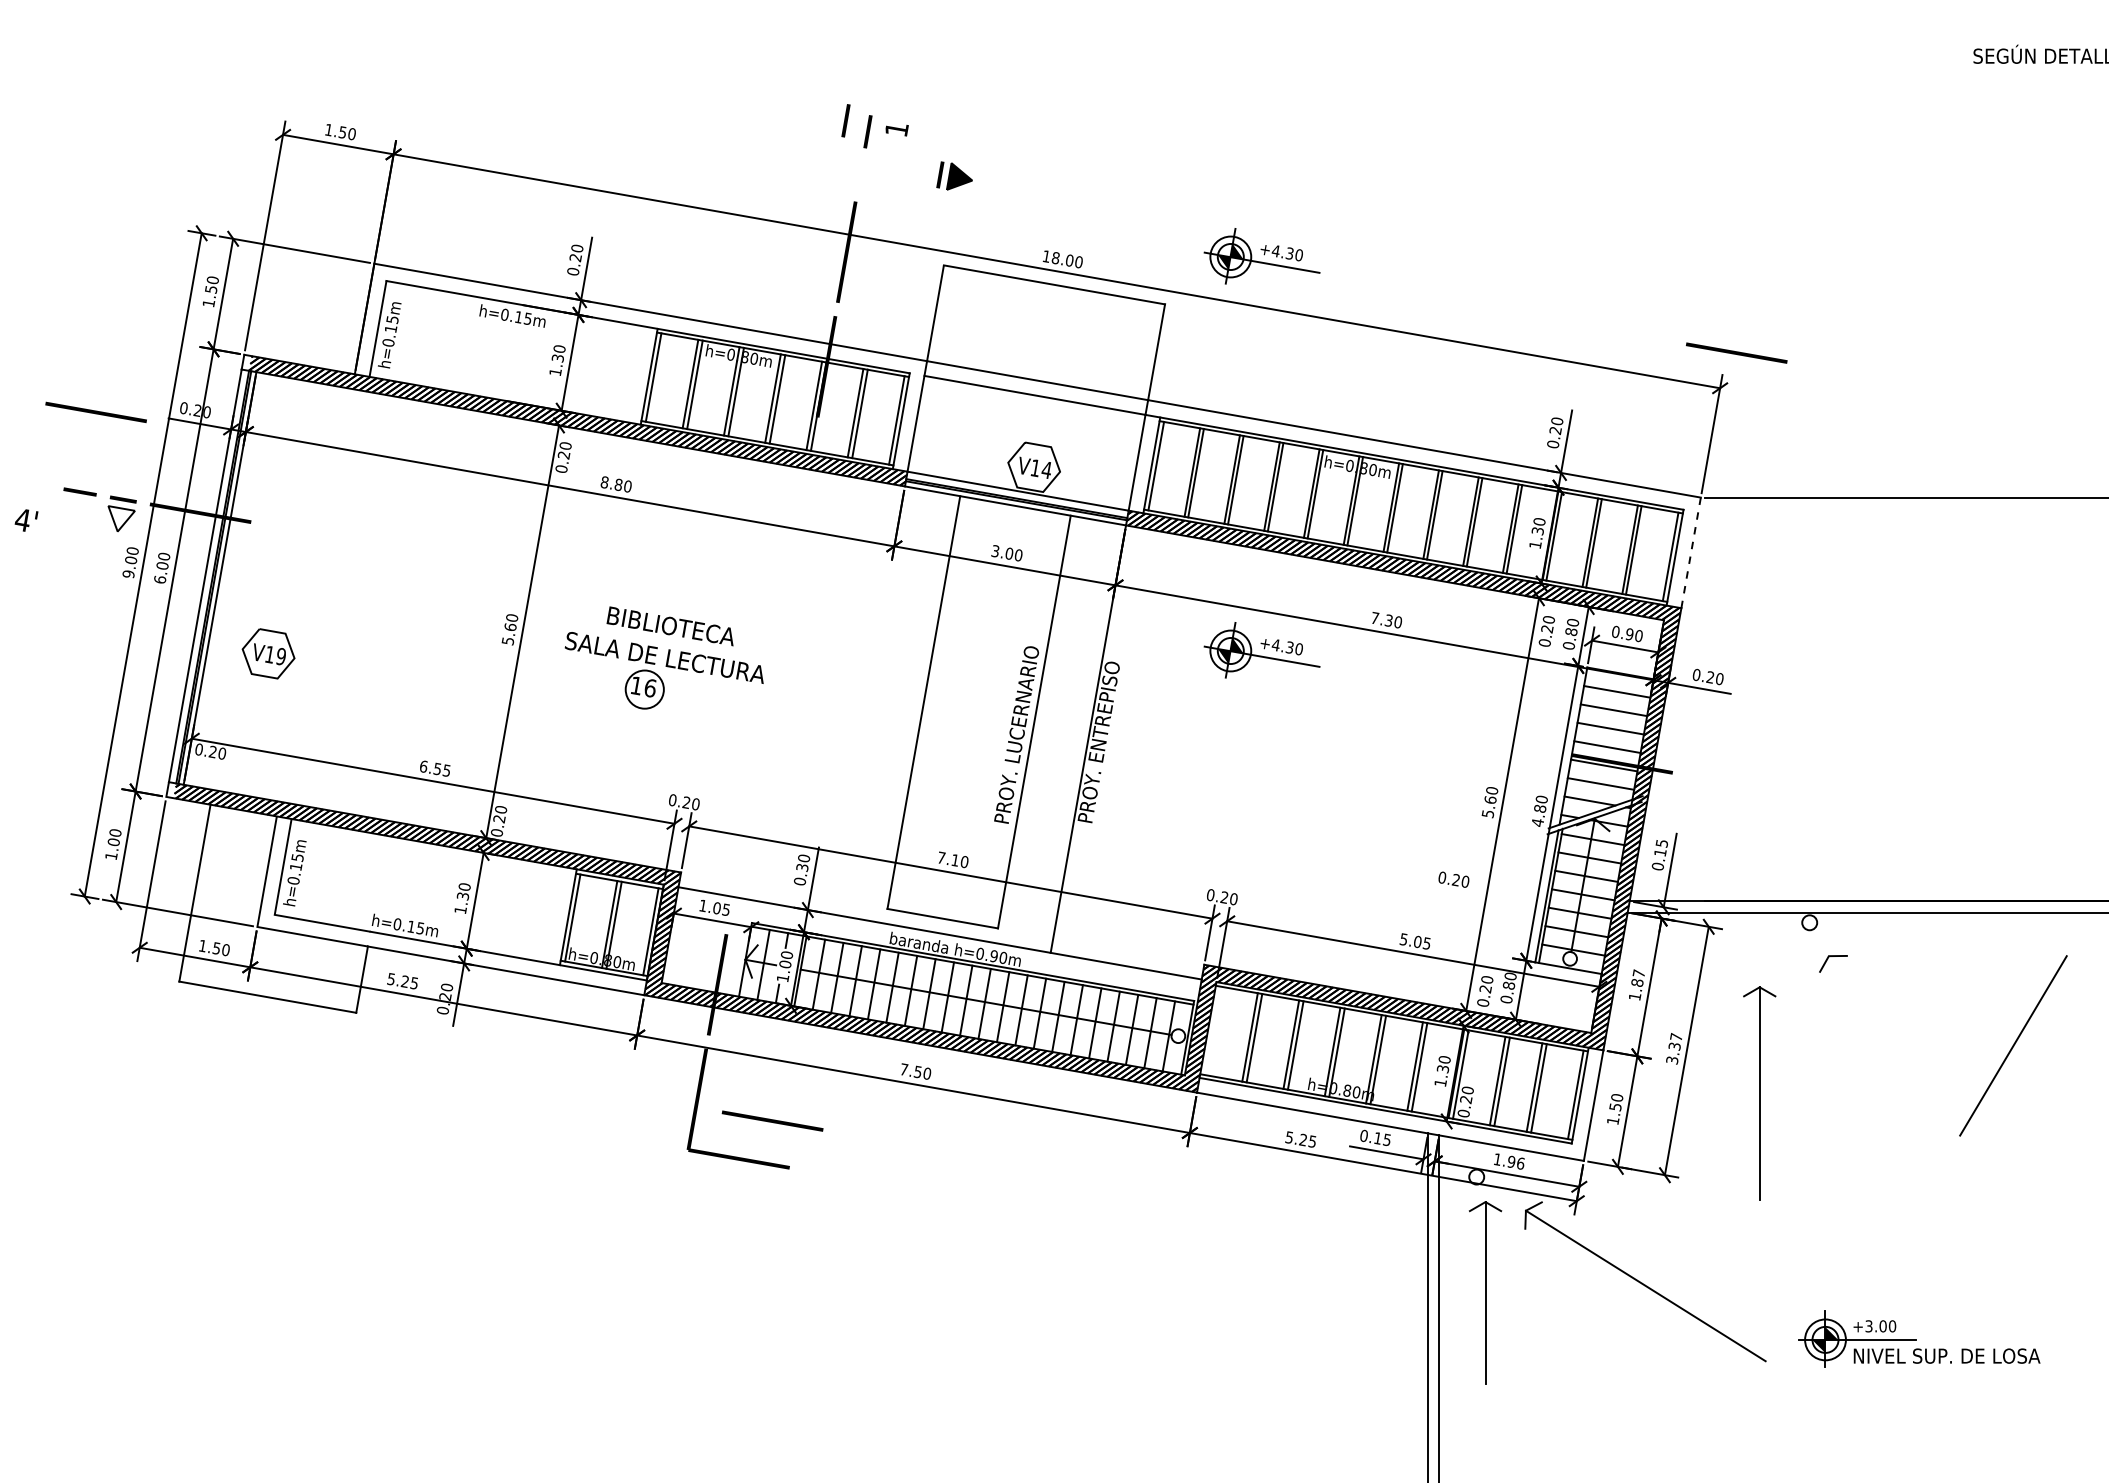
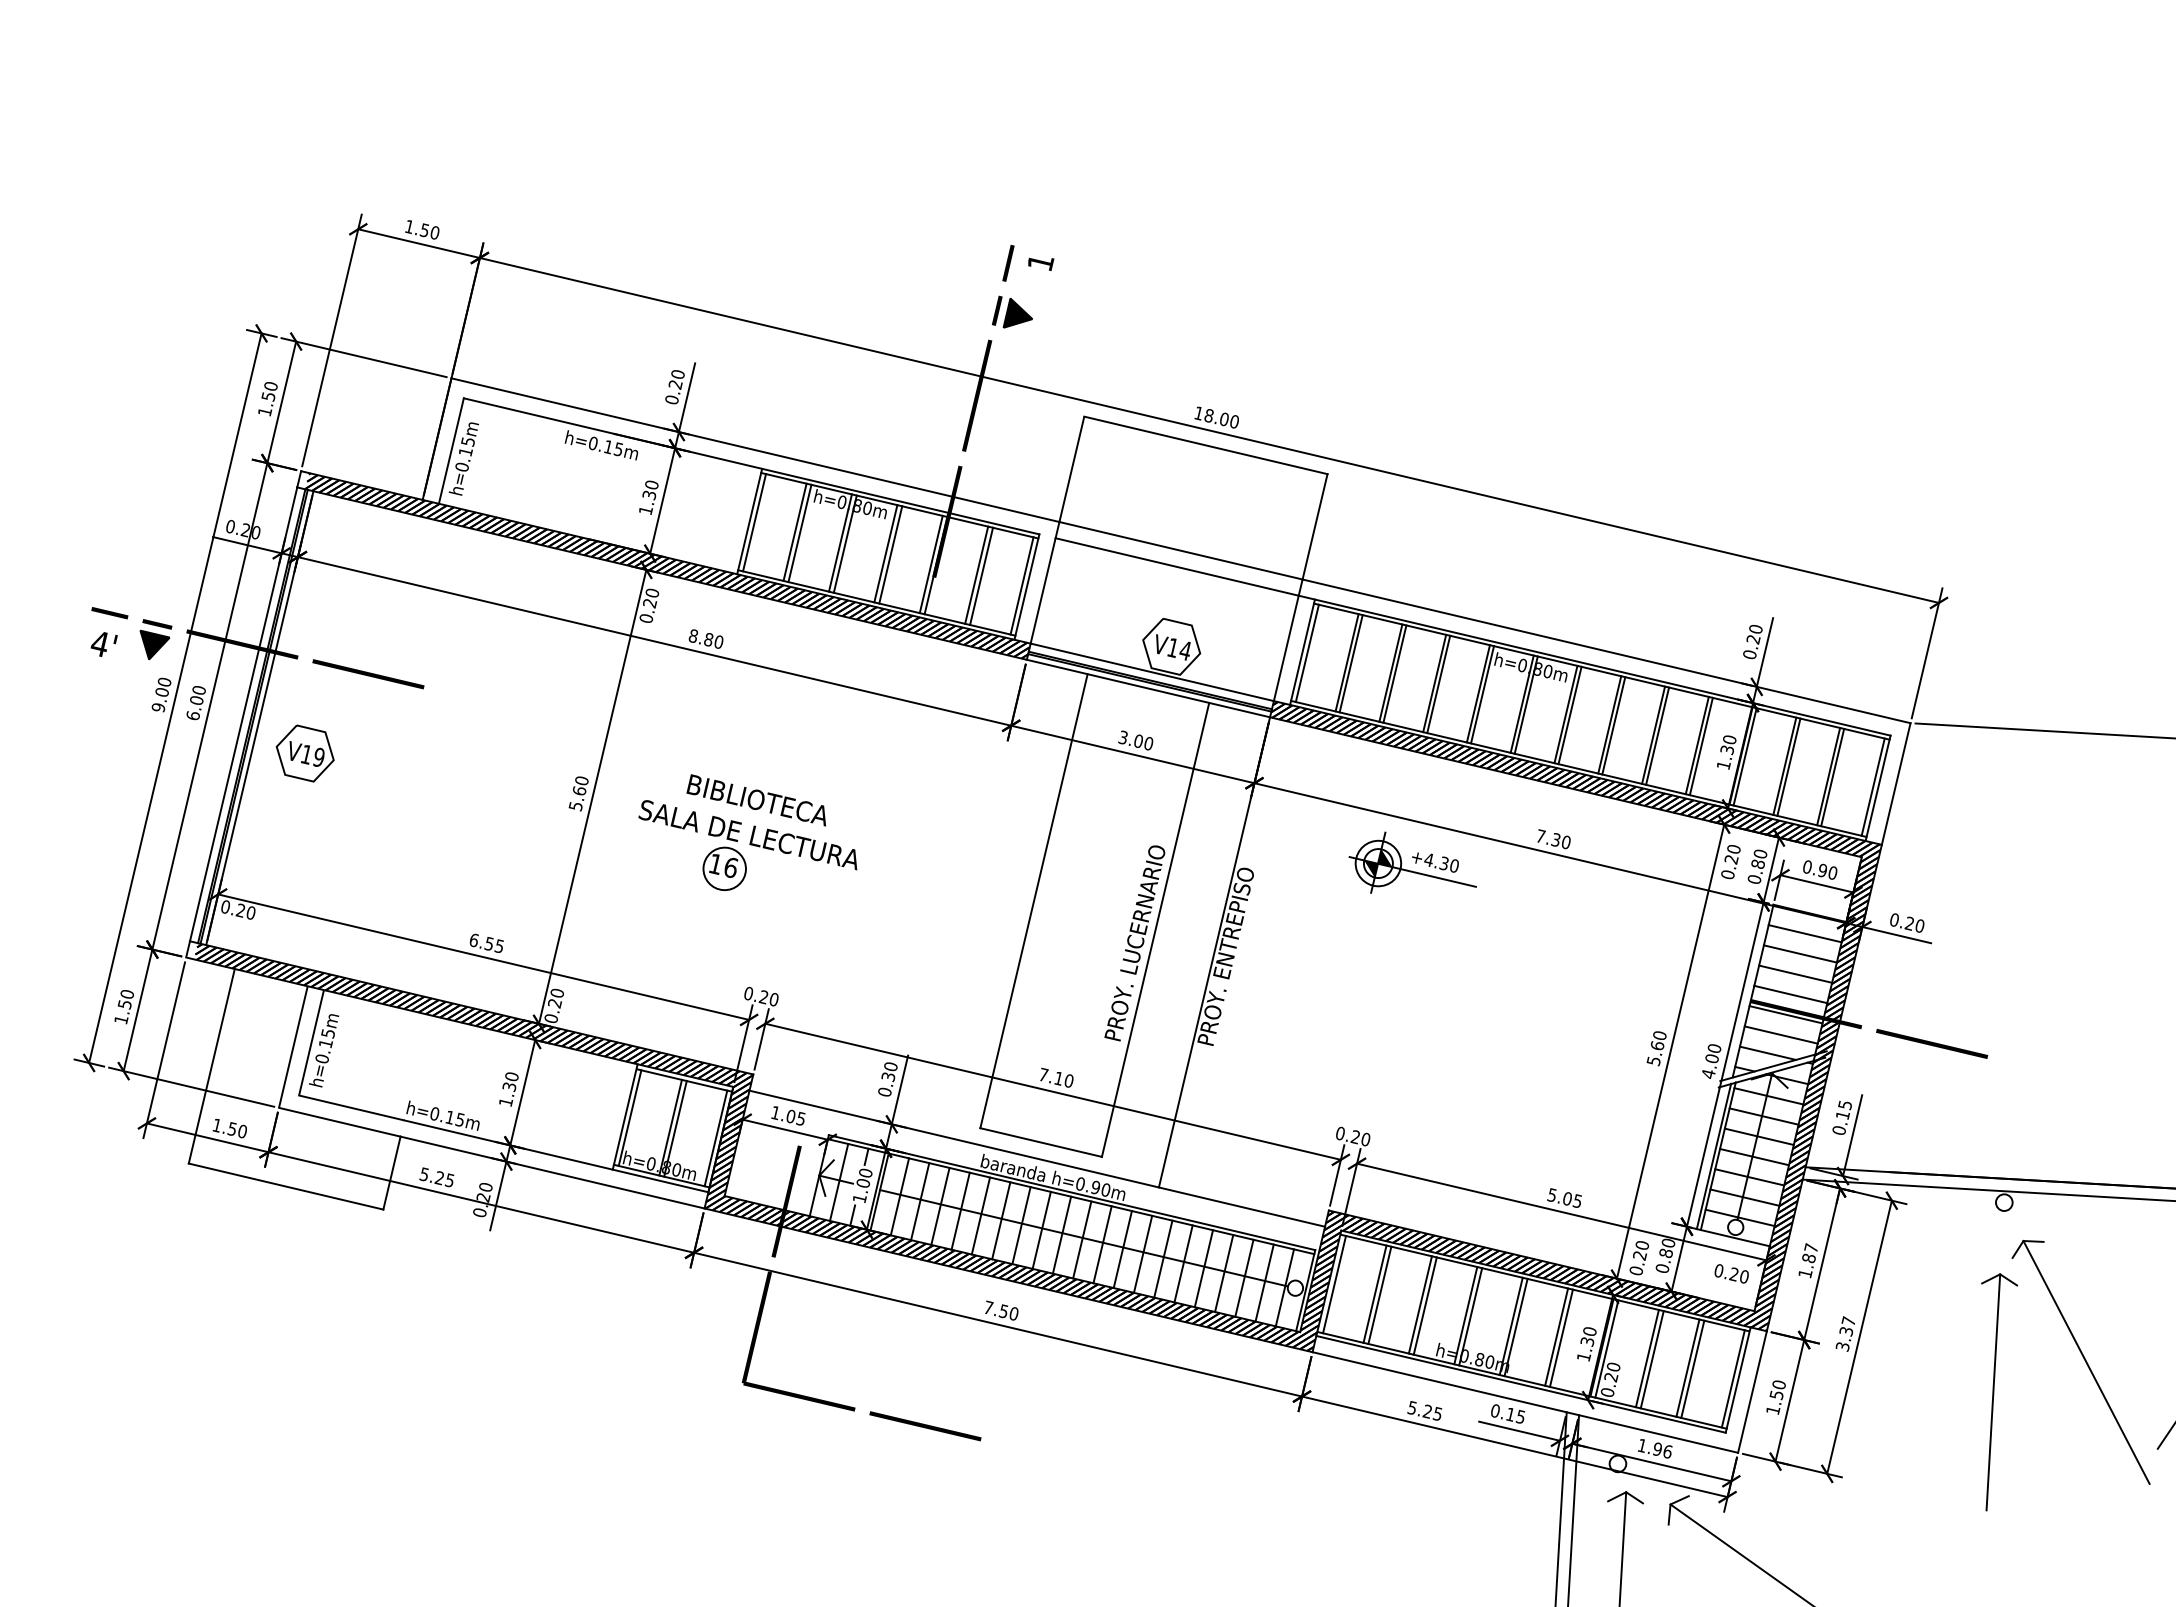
line: (845, 120) -> (984, 249), removed
part: (954, 175) -> (1012, 312), moved
part: (1261, 256) -> (1437, 427), removed
line: (1736, 352) -> (1931, 1043), moved
line: (95, 411) -> (367, 673), moved
fill: (121, 518) -> (154, 645), added
text: (26, 520) -> (104, 644), moved
line: (1691, 553) -> (1896, 784), dashed -> solid
part: (268, 653) -> (305, 753), moved
text: (1540, 808) -> (1712, 1058), 4.80 -> 4.00
text: (113, 842) -> (124, 1004), 1.00 -> 1.50
text: (1453, 879) -> (1731, 1273), moved
line: (1213, 1030) -> (1334, 1284), added
line: (1891, 1061) -> (2086, 1362), added
part: (1759, 1093) -> (1993, 1392), moved
line: (772, 1120) -> (925, 1425), moved

